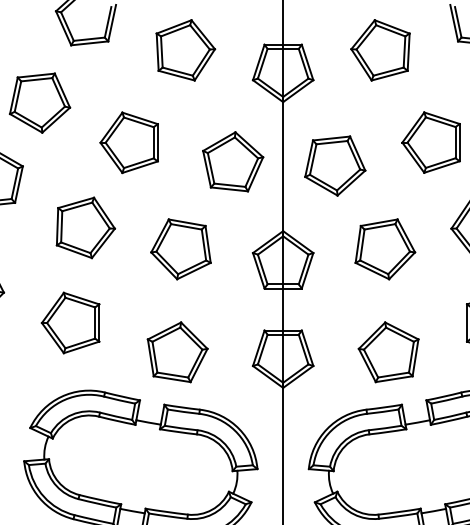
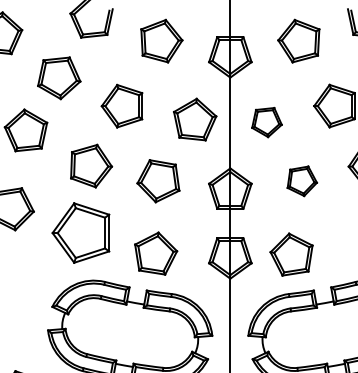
part: (334, 165) -> (266, 122), size x0.7
part: (385, 249) -> (302, 181), size x0.7
part: (70, 322) -> (80, 232), size x1.4
part: (388, 352) -> (291, 254), moved

